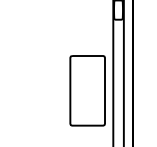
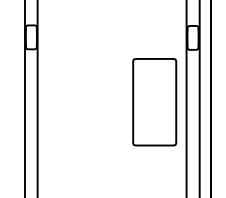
part: (87, 91) -> (154, 102), moved

